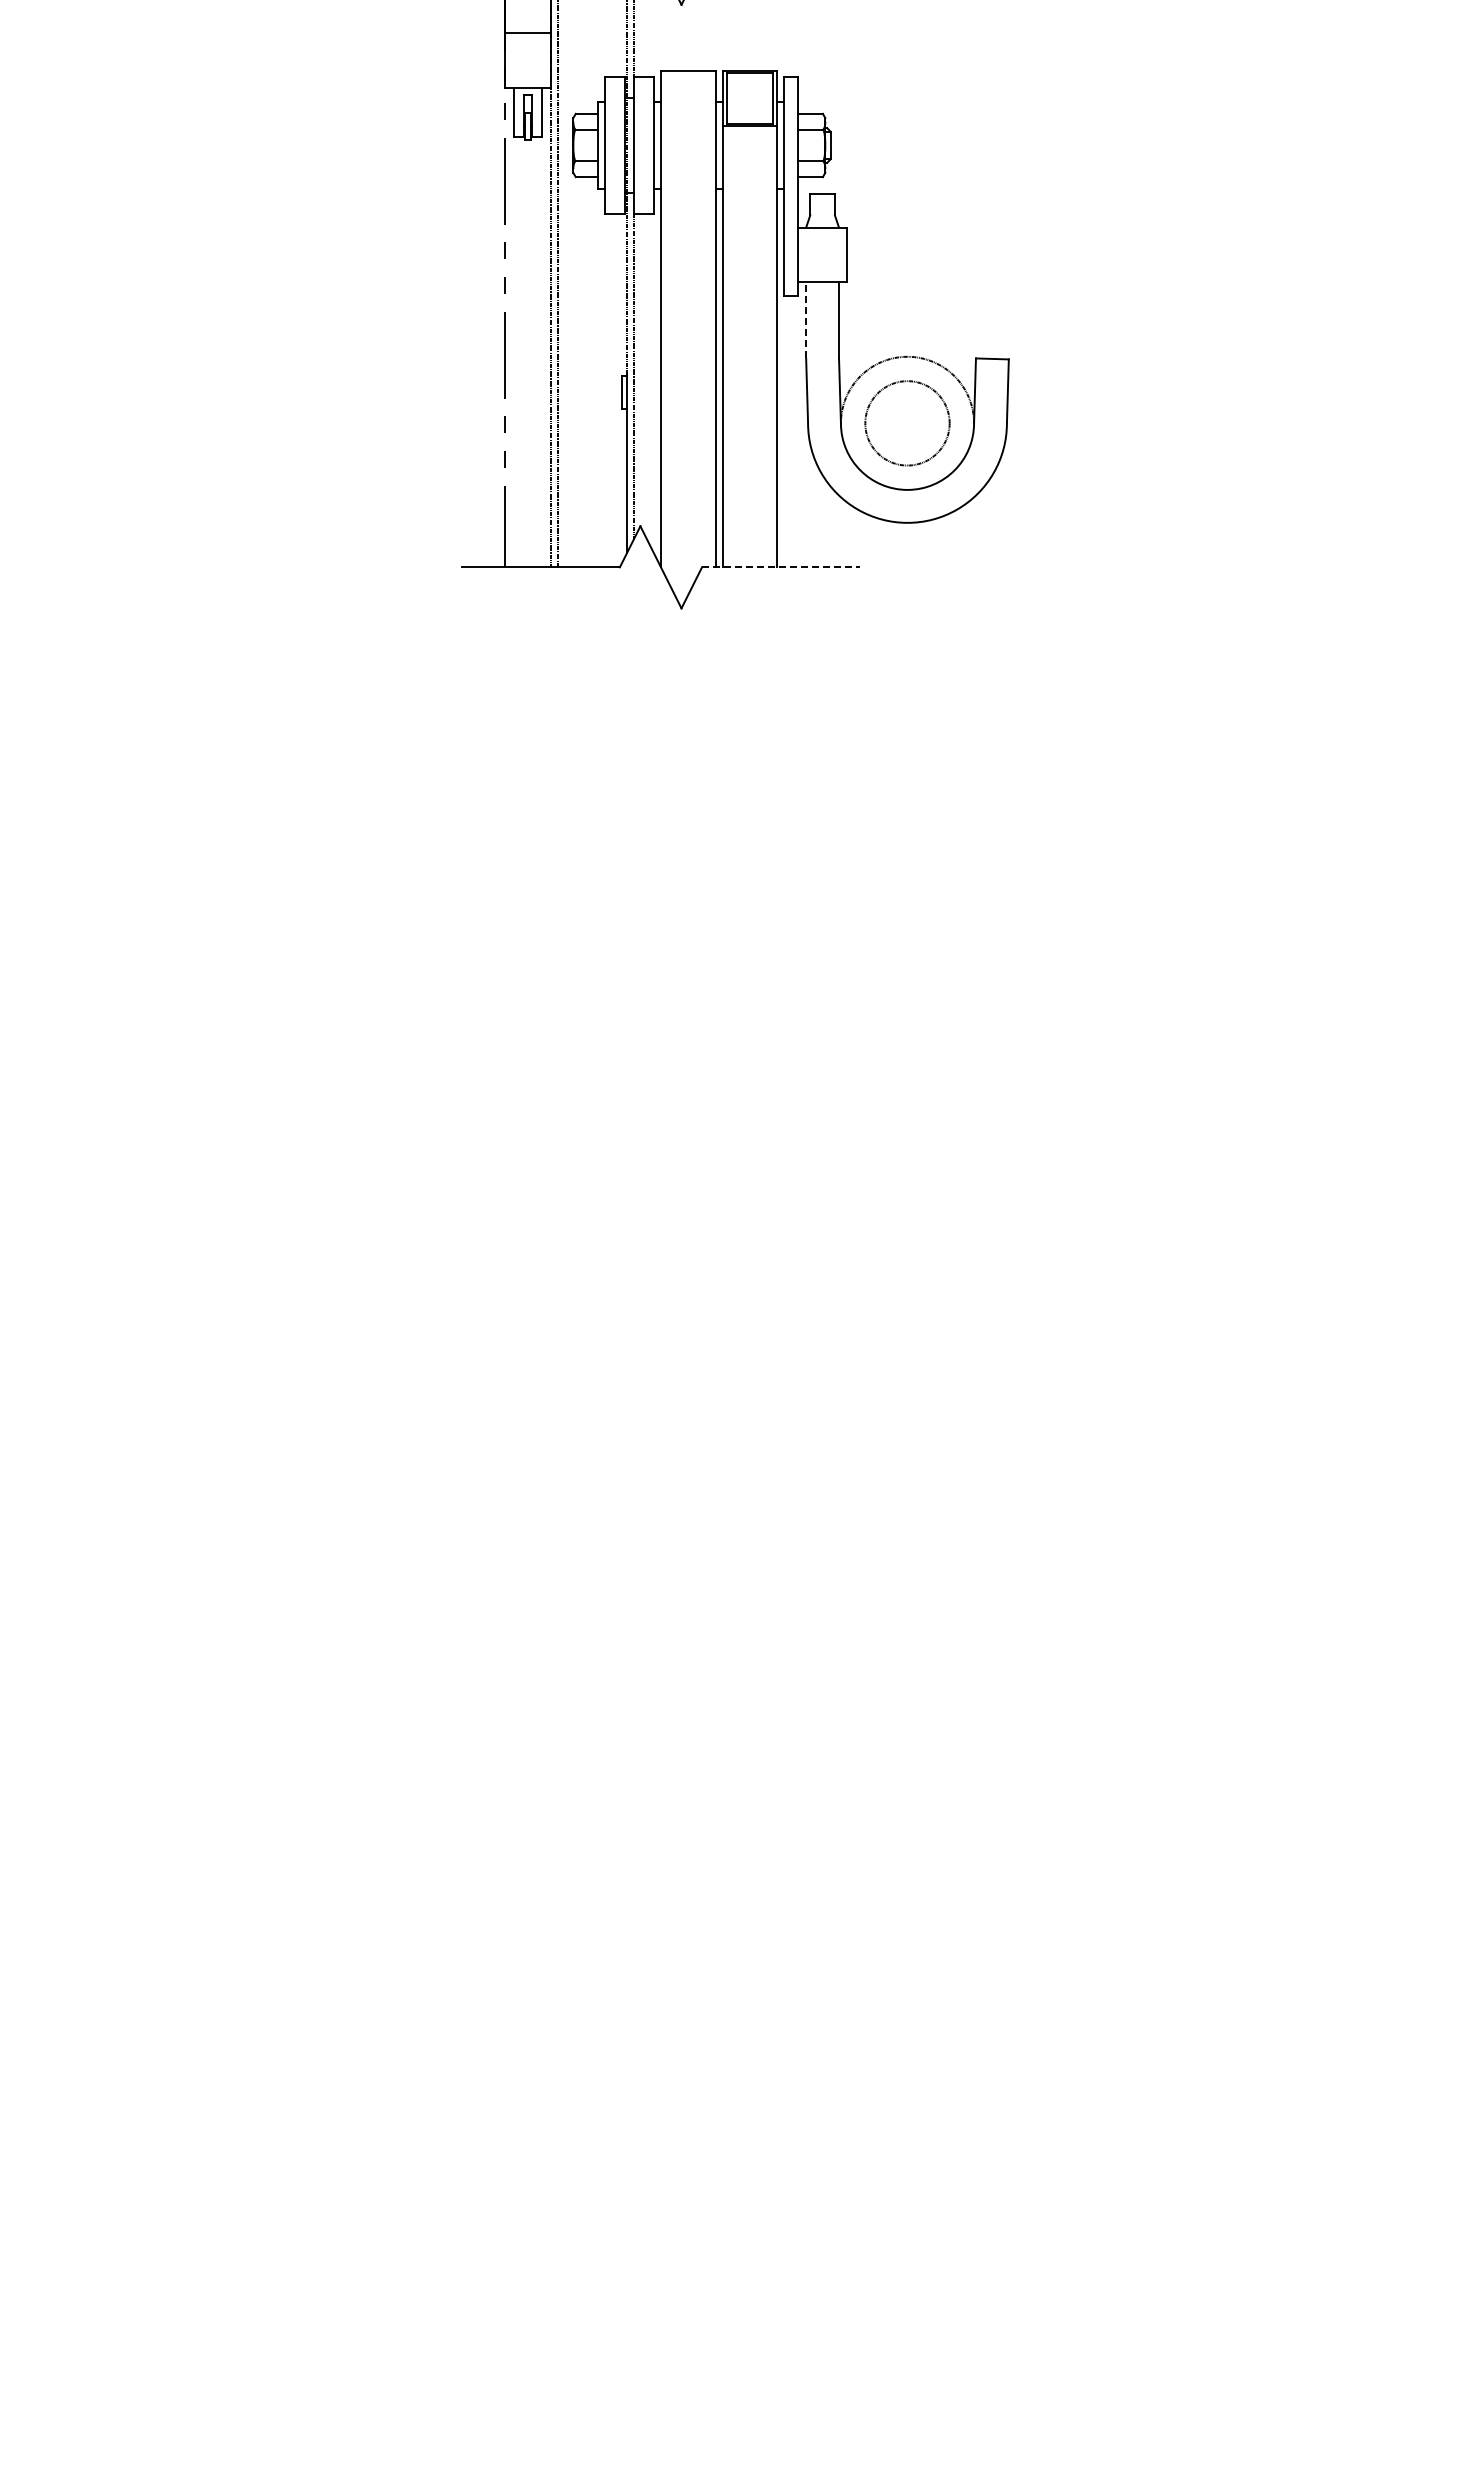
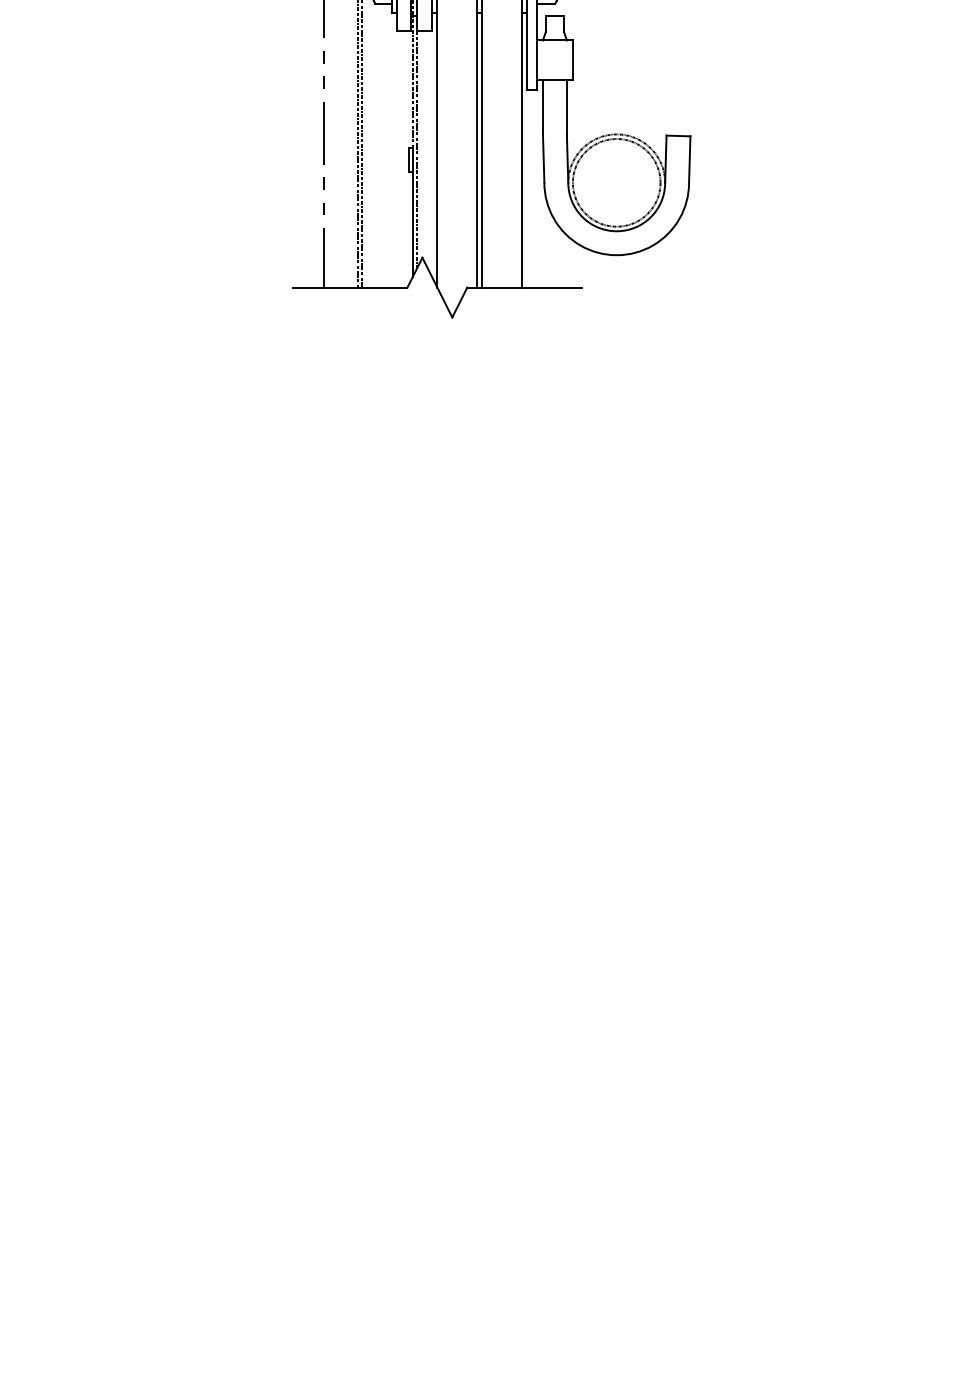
line: (806, 319) -> (543, 107), dashed -> solid
circle: (907, 423) -> (616, 182), size x1.43
line: (780, 567) -> (524, 287), dashed -> solid

